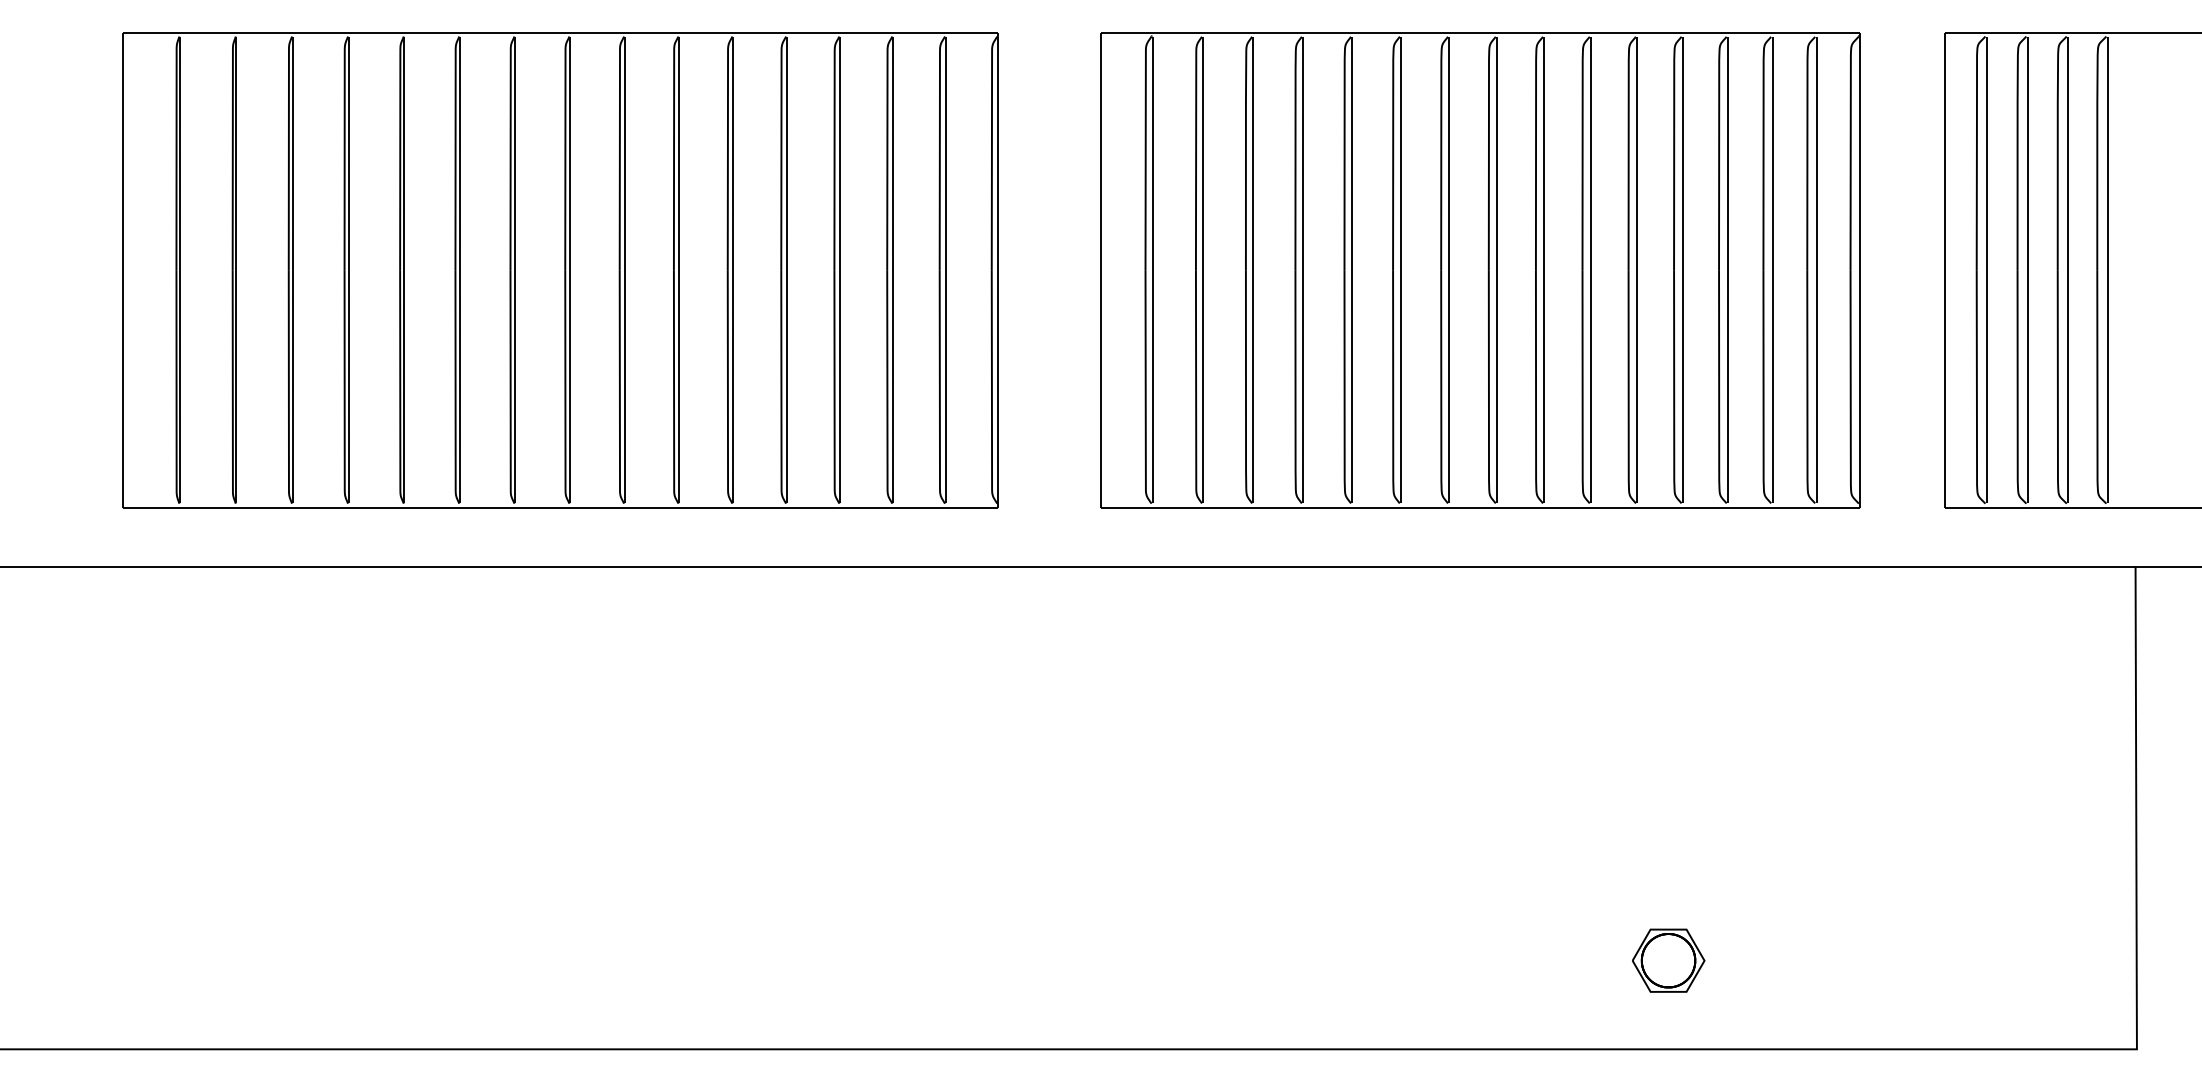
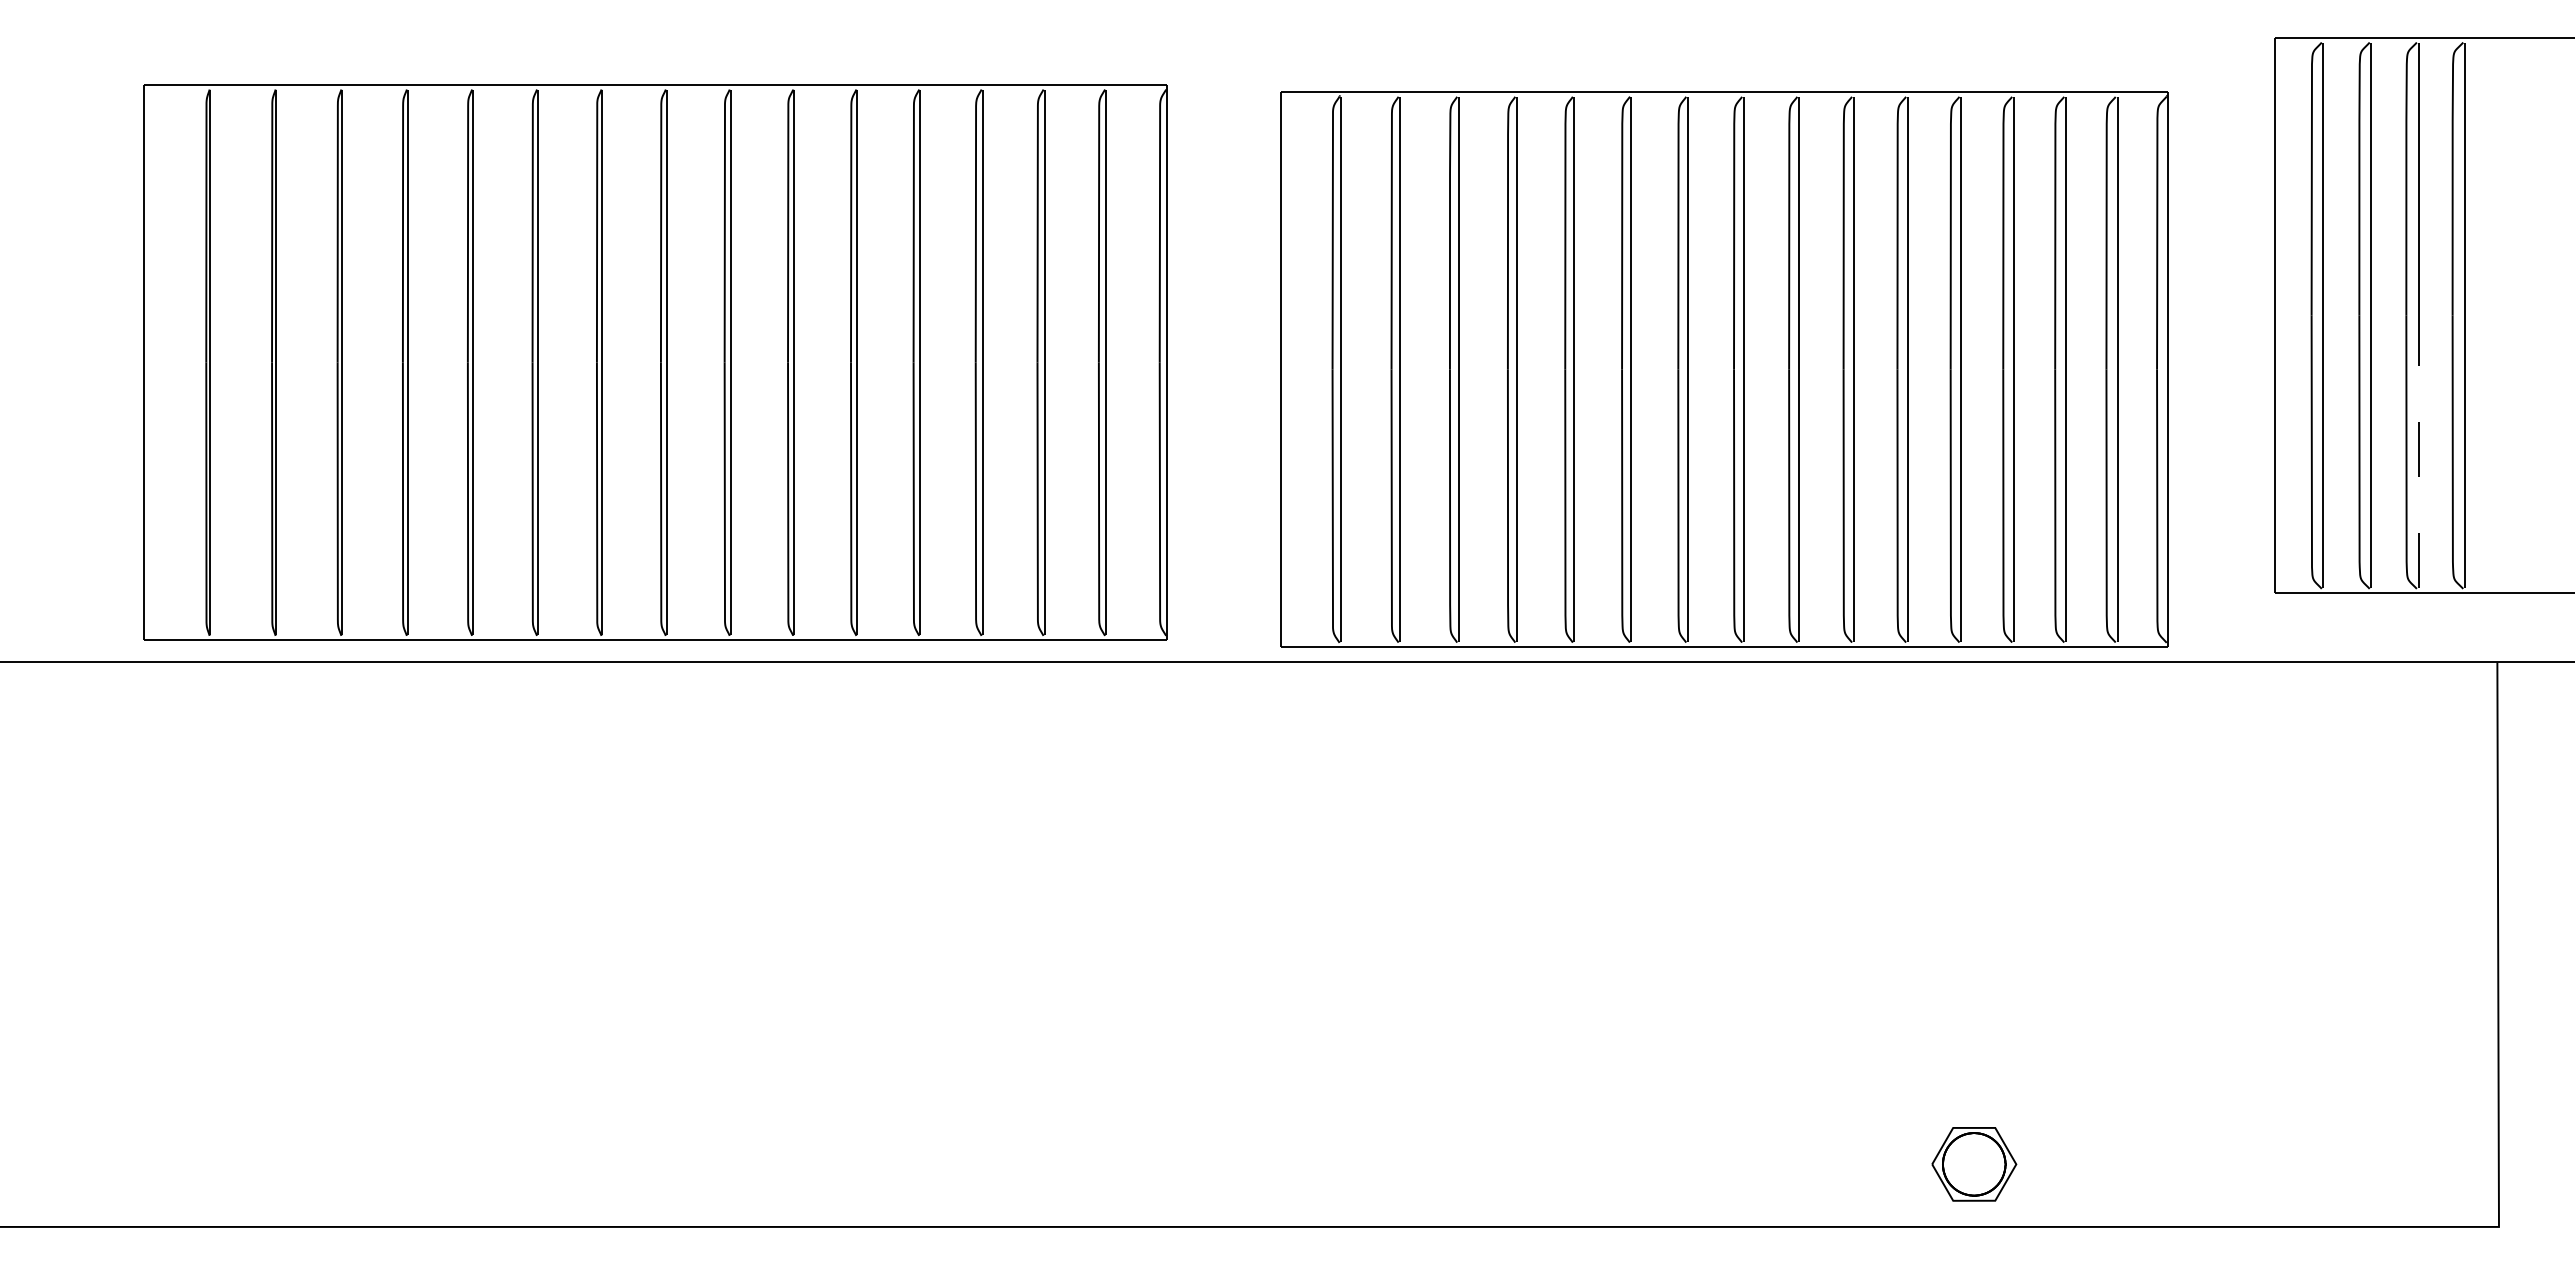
part: (560, 269) -> (655, 362), moved
part: (1480, 269) -> (1724, 369), moved
line: (2068, 386) -> (2418, 451), solid -> dashed
part: (1668, 960) -> (1974, 1164), moved

